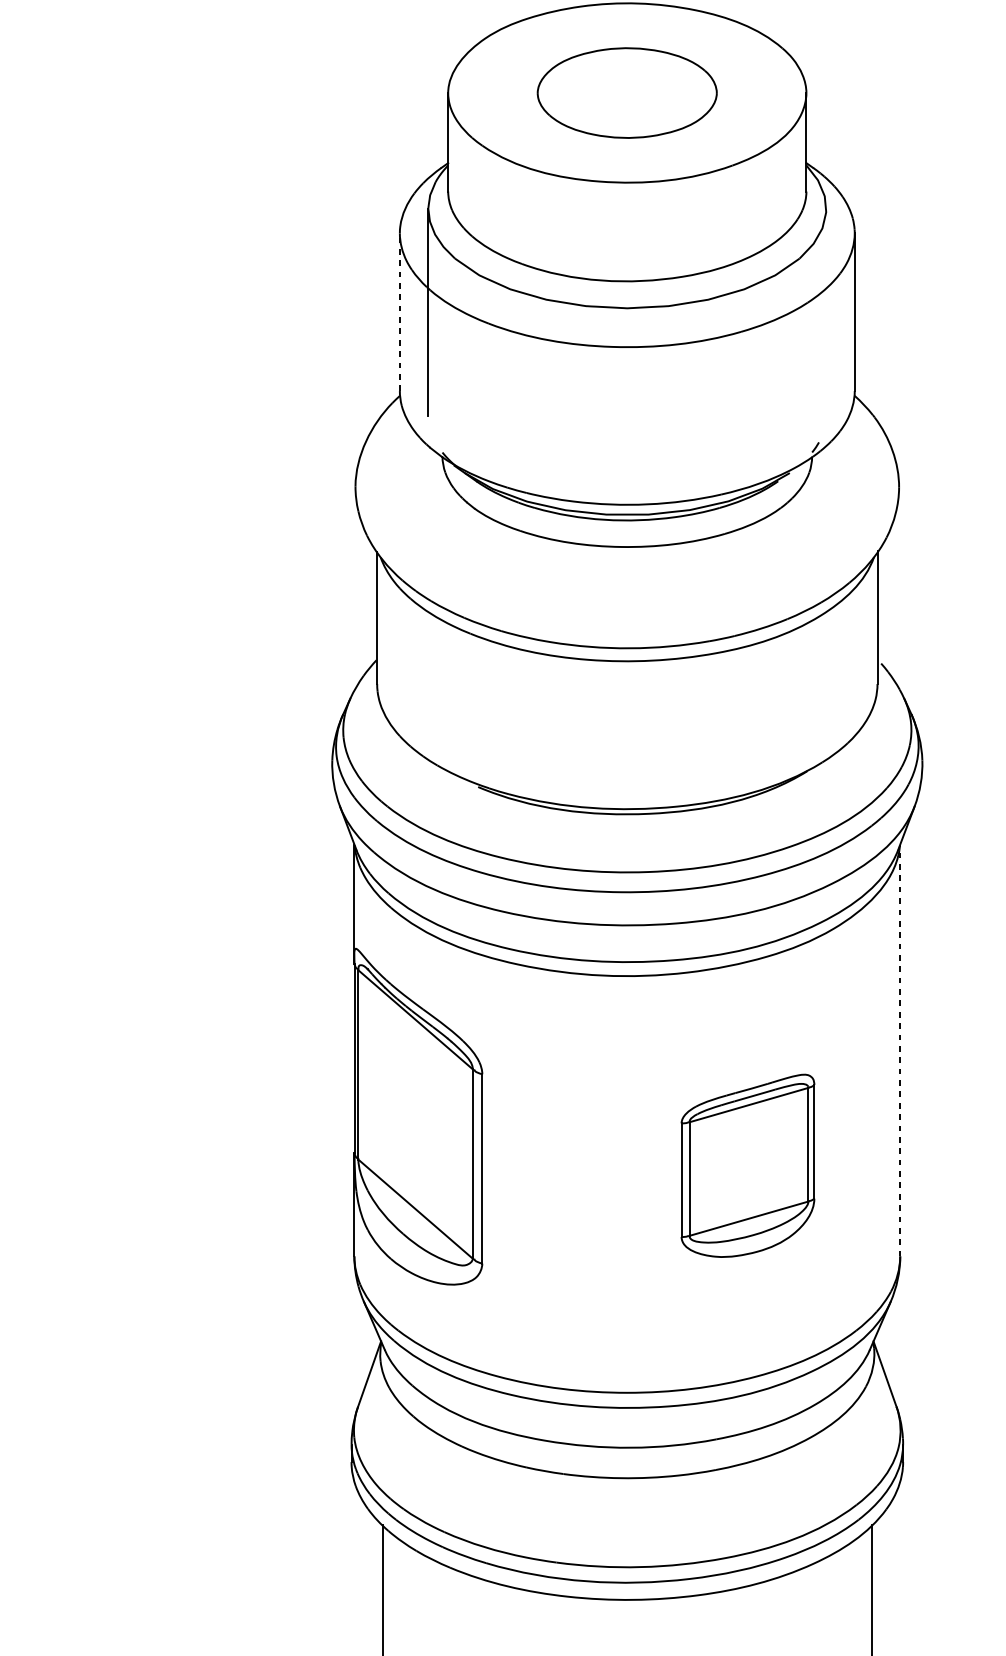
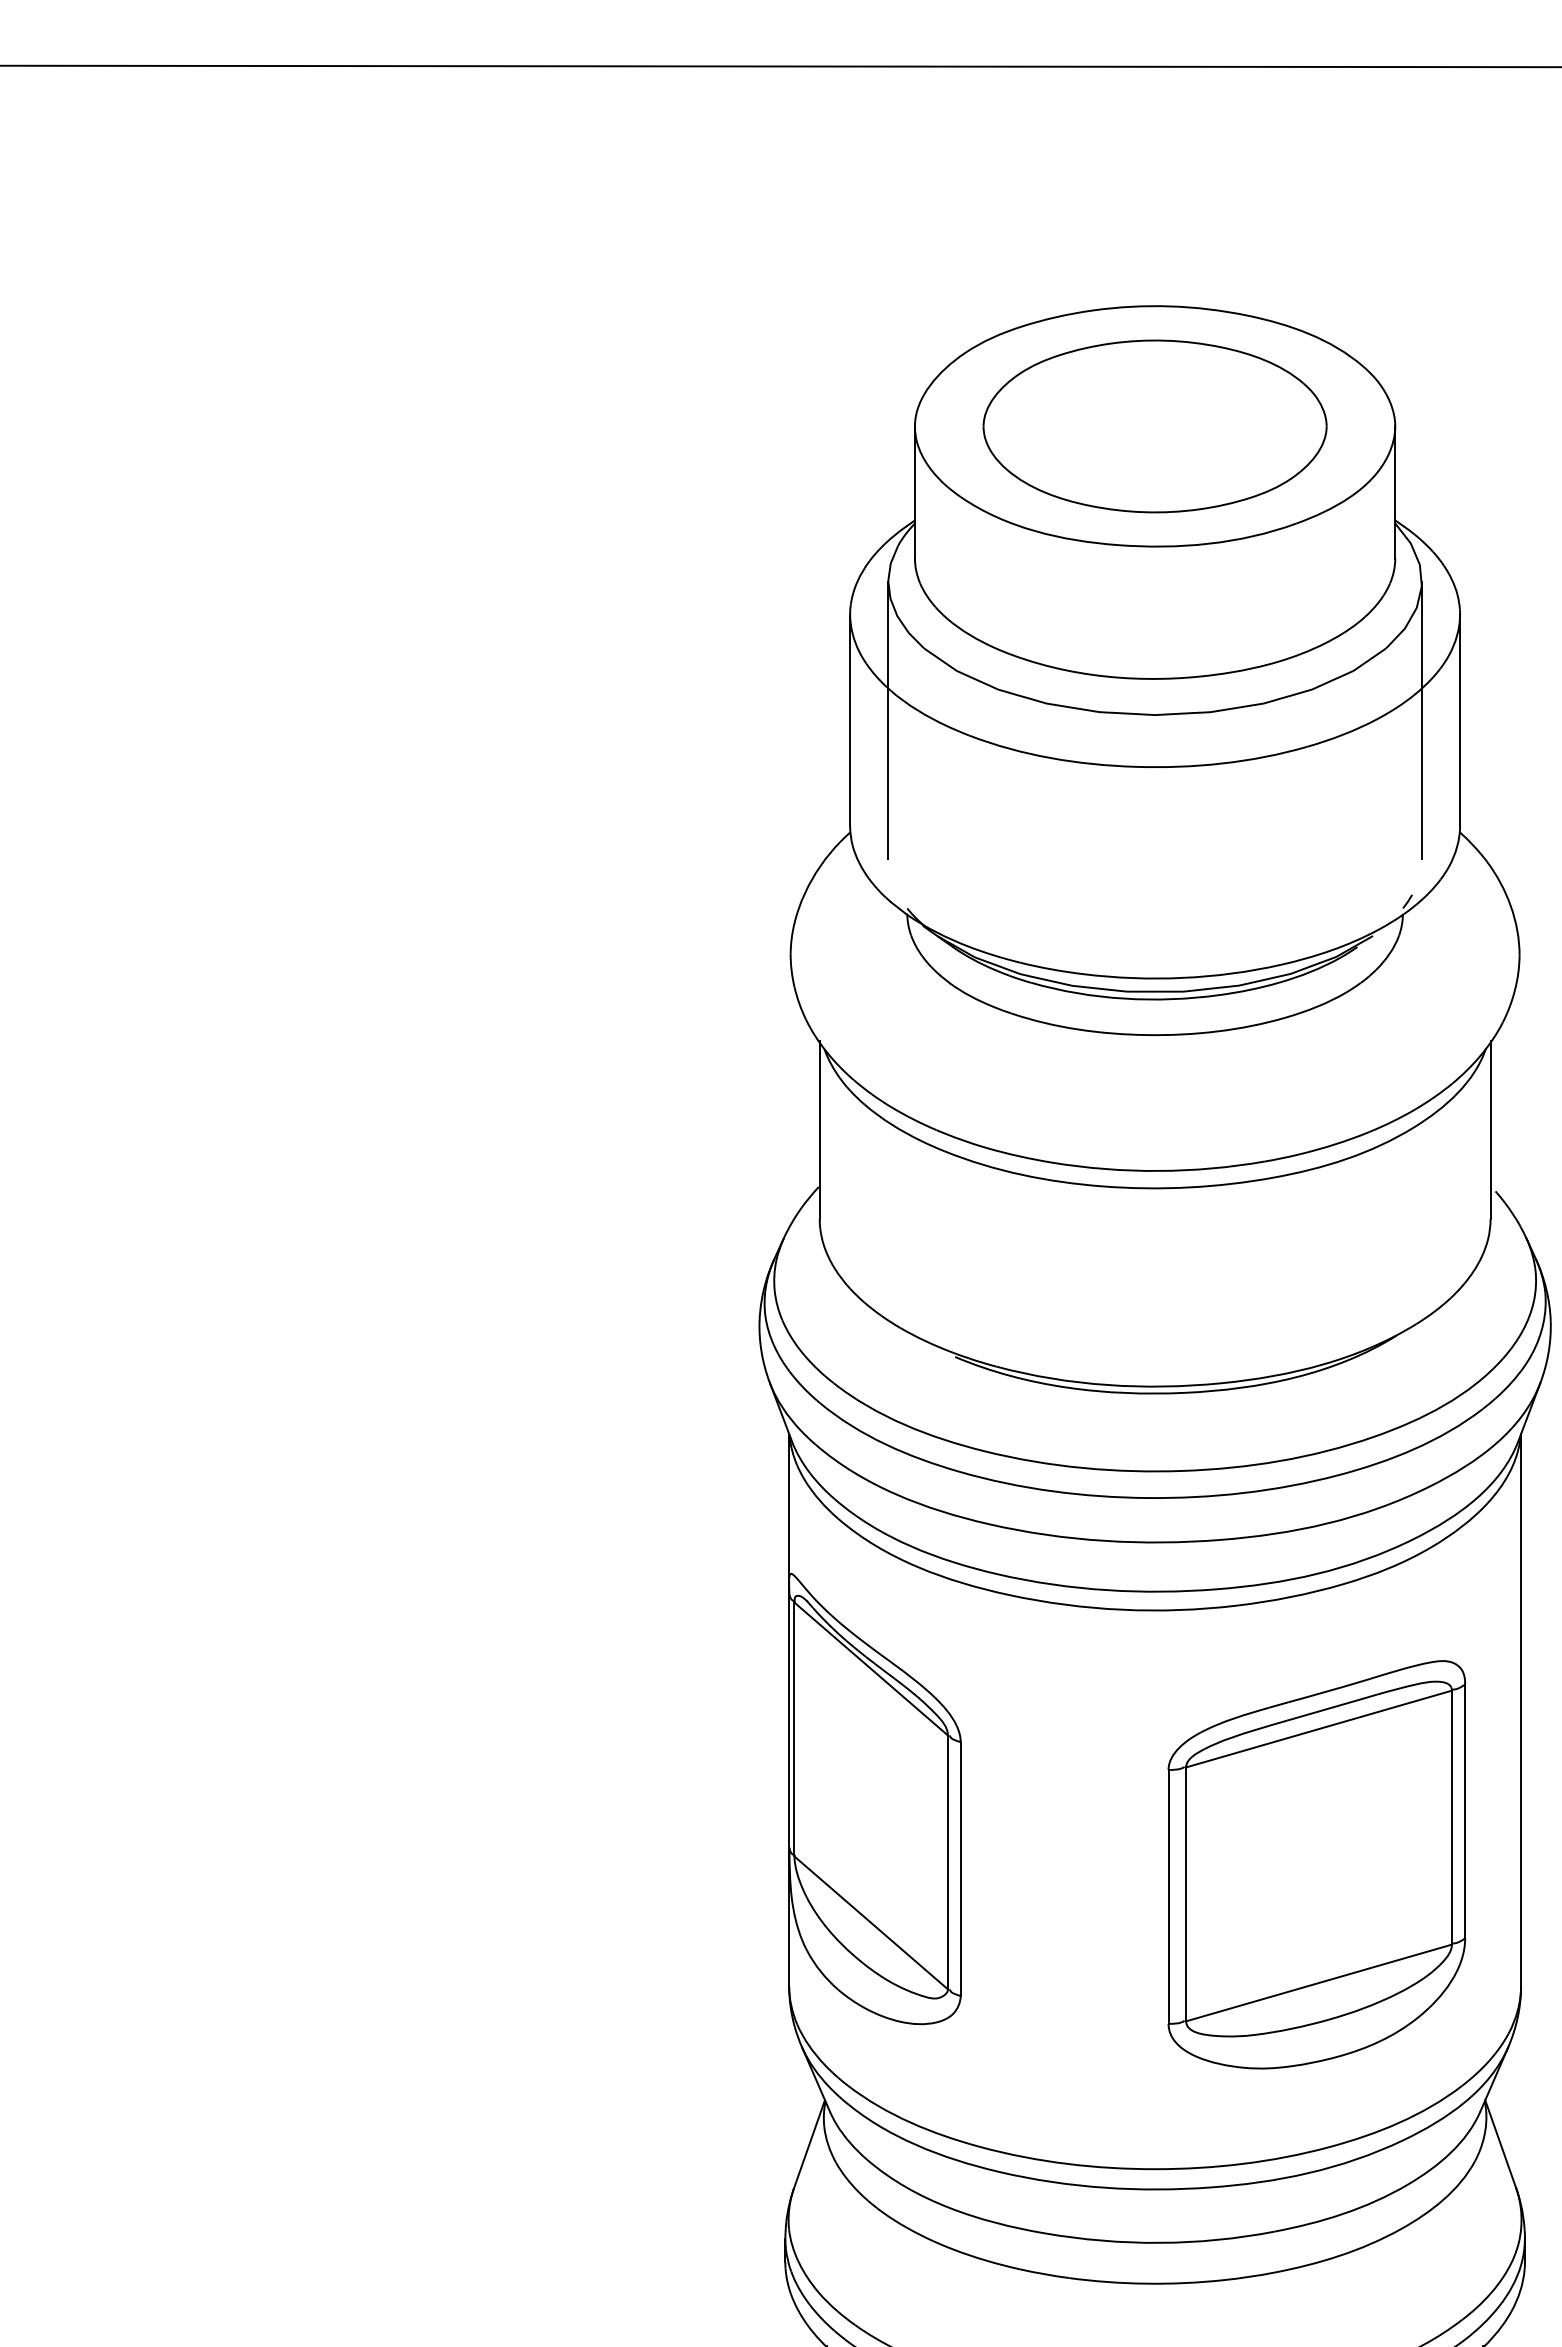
part: (626, 93) -> (1154, 426), size x1.43
line: (400, 312) -> (850, 720), dashed -> solid
line: (825, 312) -> (1421, 720), added
line: (900, 1049) -> (1521, 1709), dashed -> solid
part: (747, 1165) -> (1316, 1864), size x1.67

